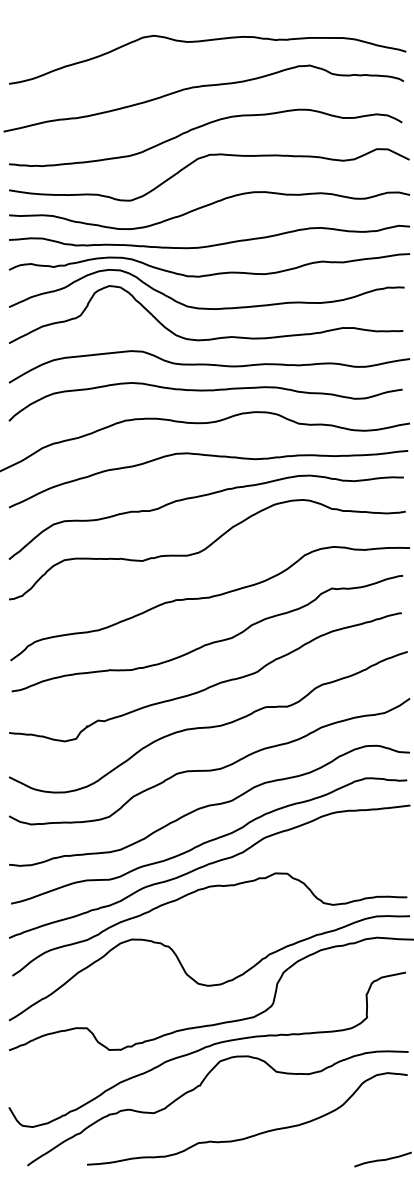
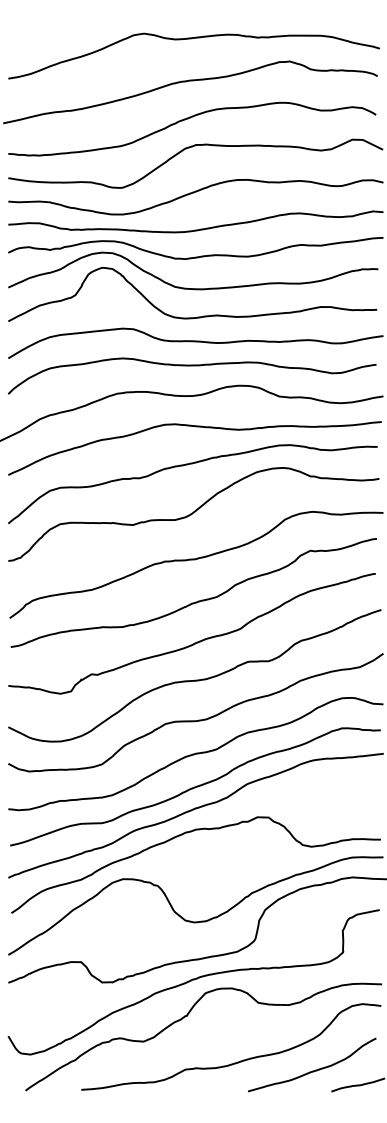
curve: (337, 1143) -> (315, 1069), added

